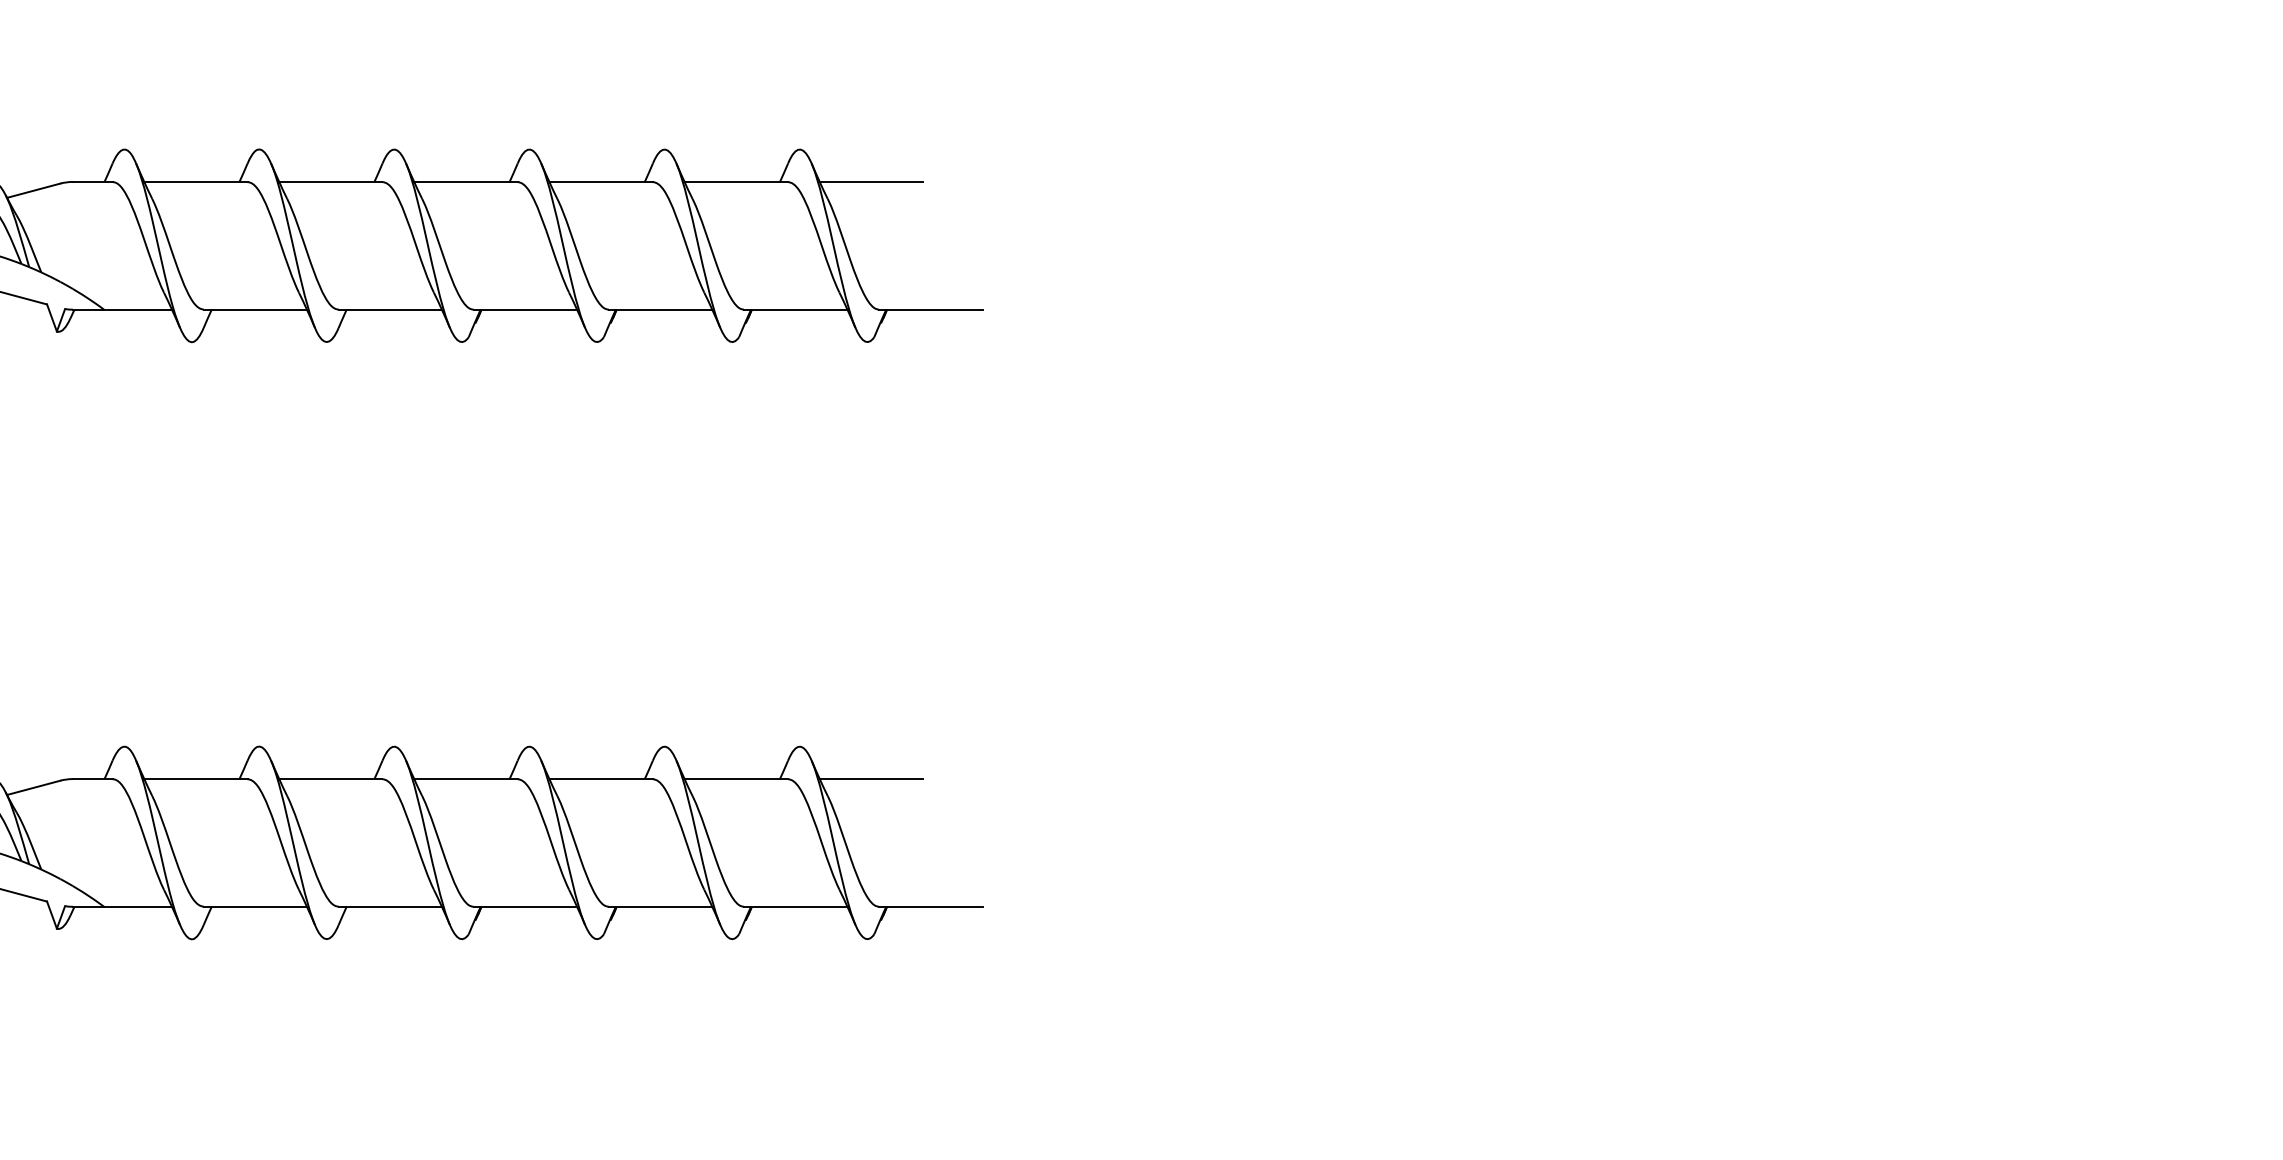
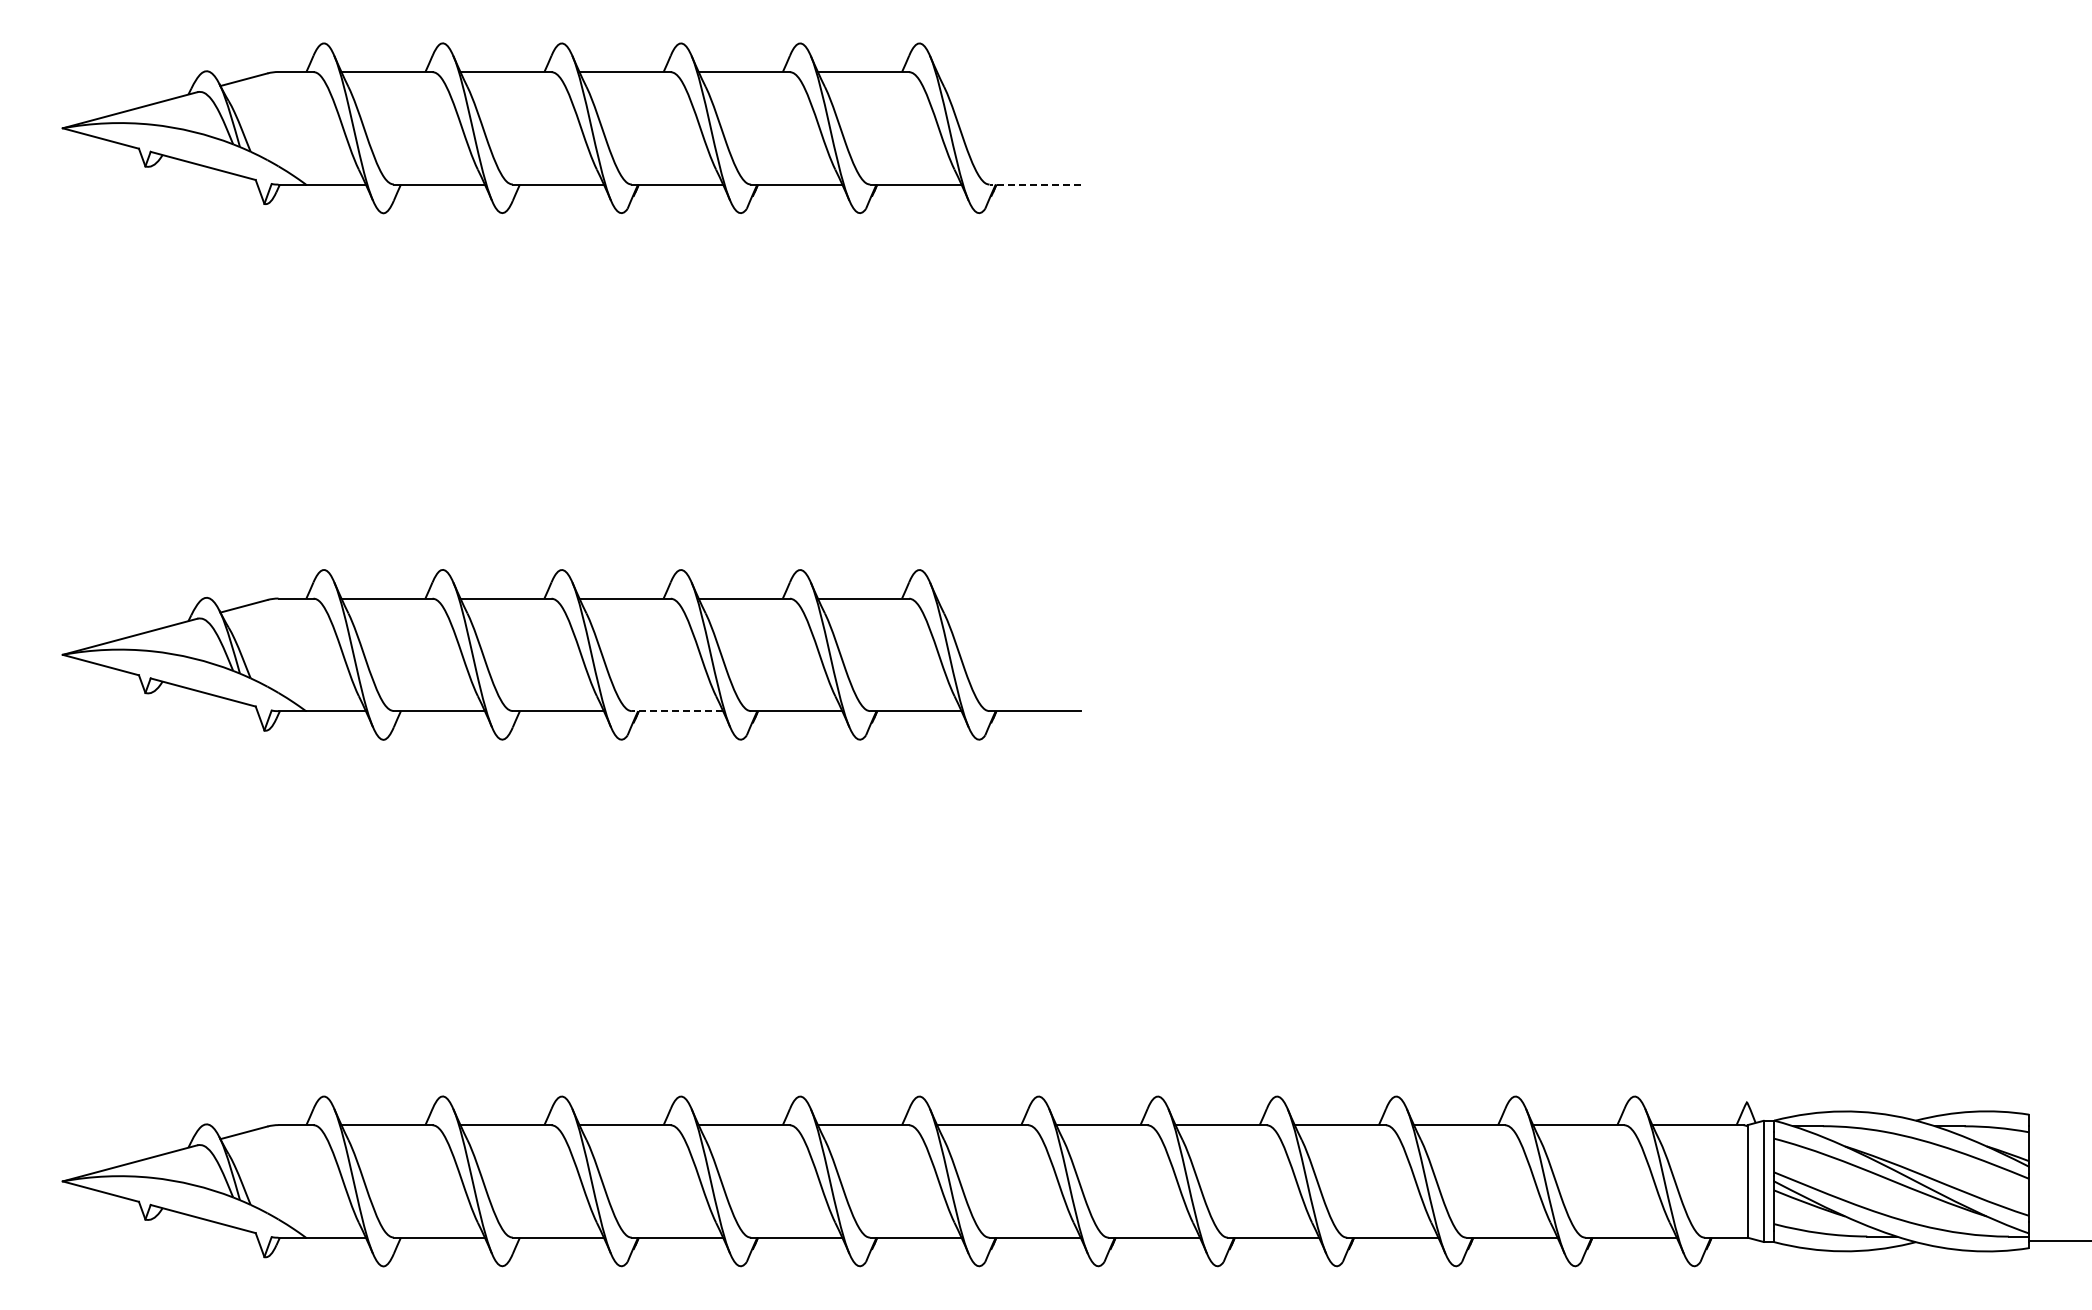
line: (871, 181) -> (982, 71), removed
line: (931, 309) -> (1035, 184), solid -> dashed
line: (871, 779) -> (982, 598), removed
line: (525, 907) -> (677, 711), solid -> dashed

